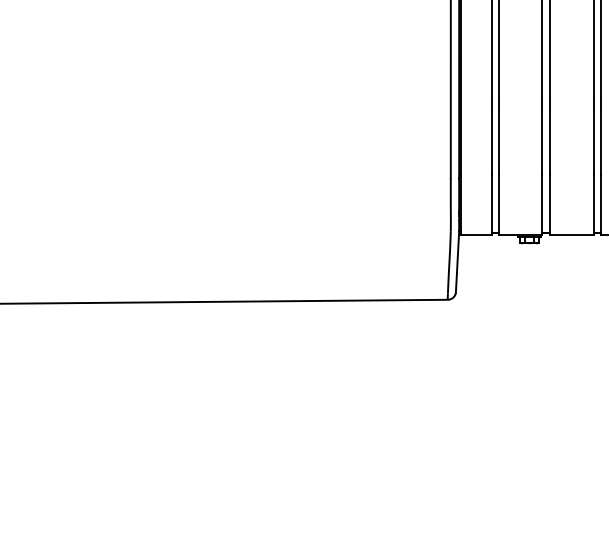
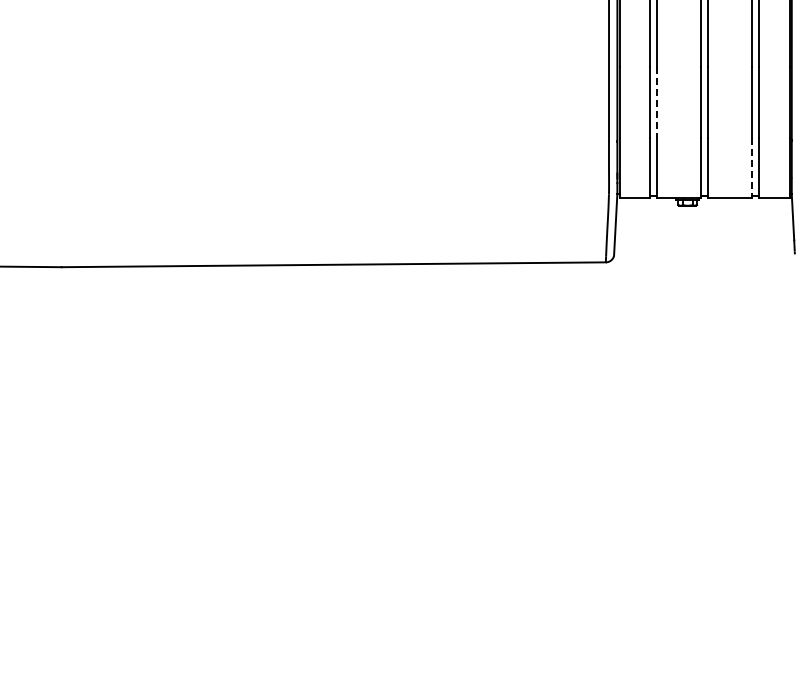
line: (499, 139) -> (657, 102), solid -> dashed
line: (593, 205) -> (751, 168), solid -> dashed

